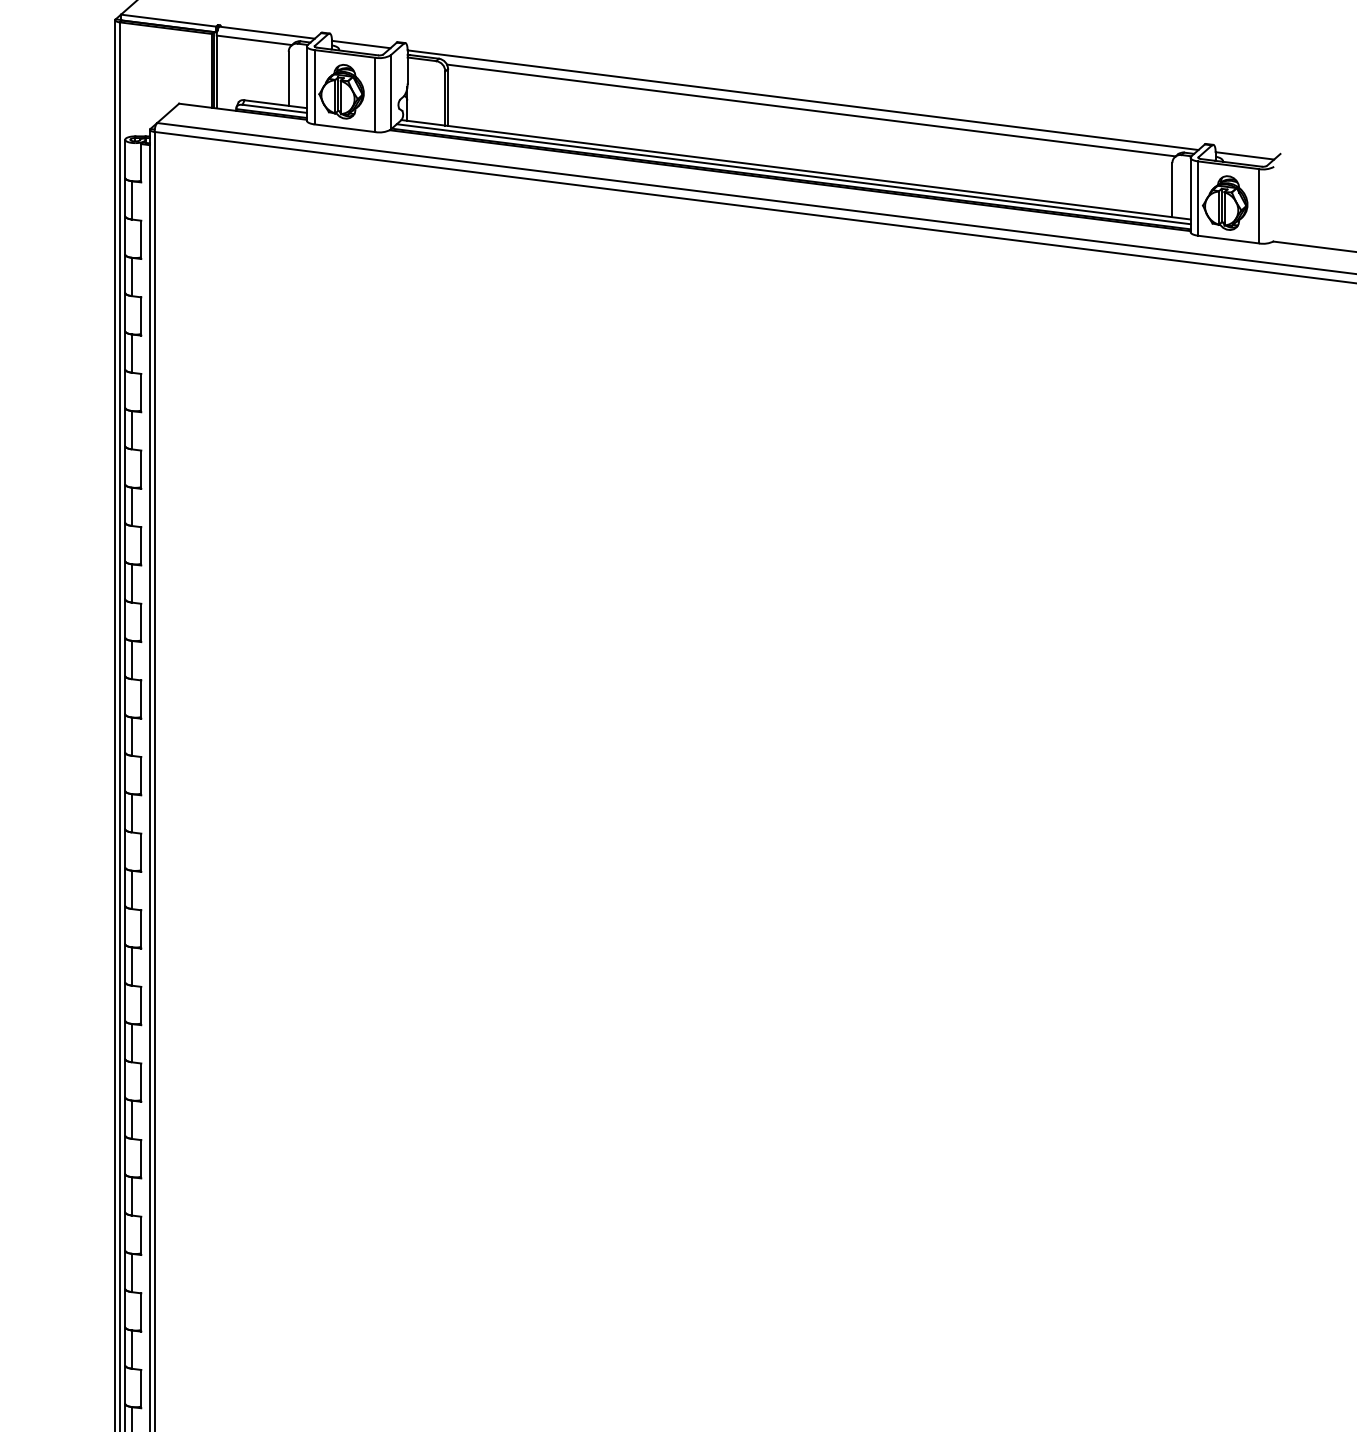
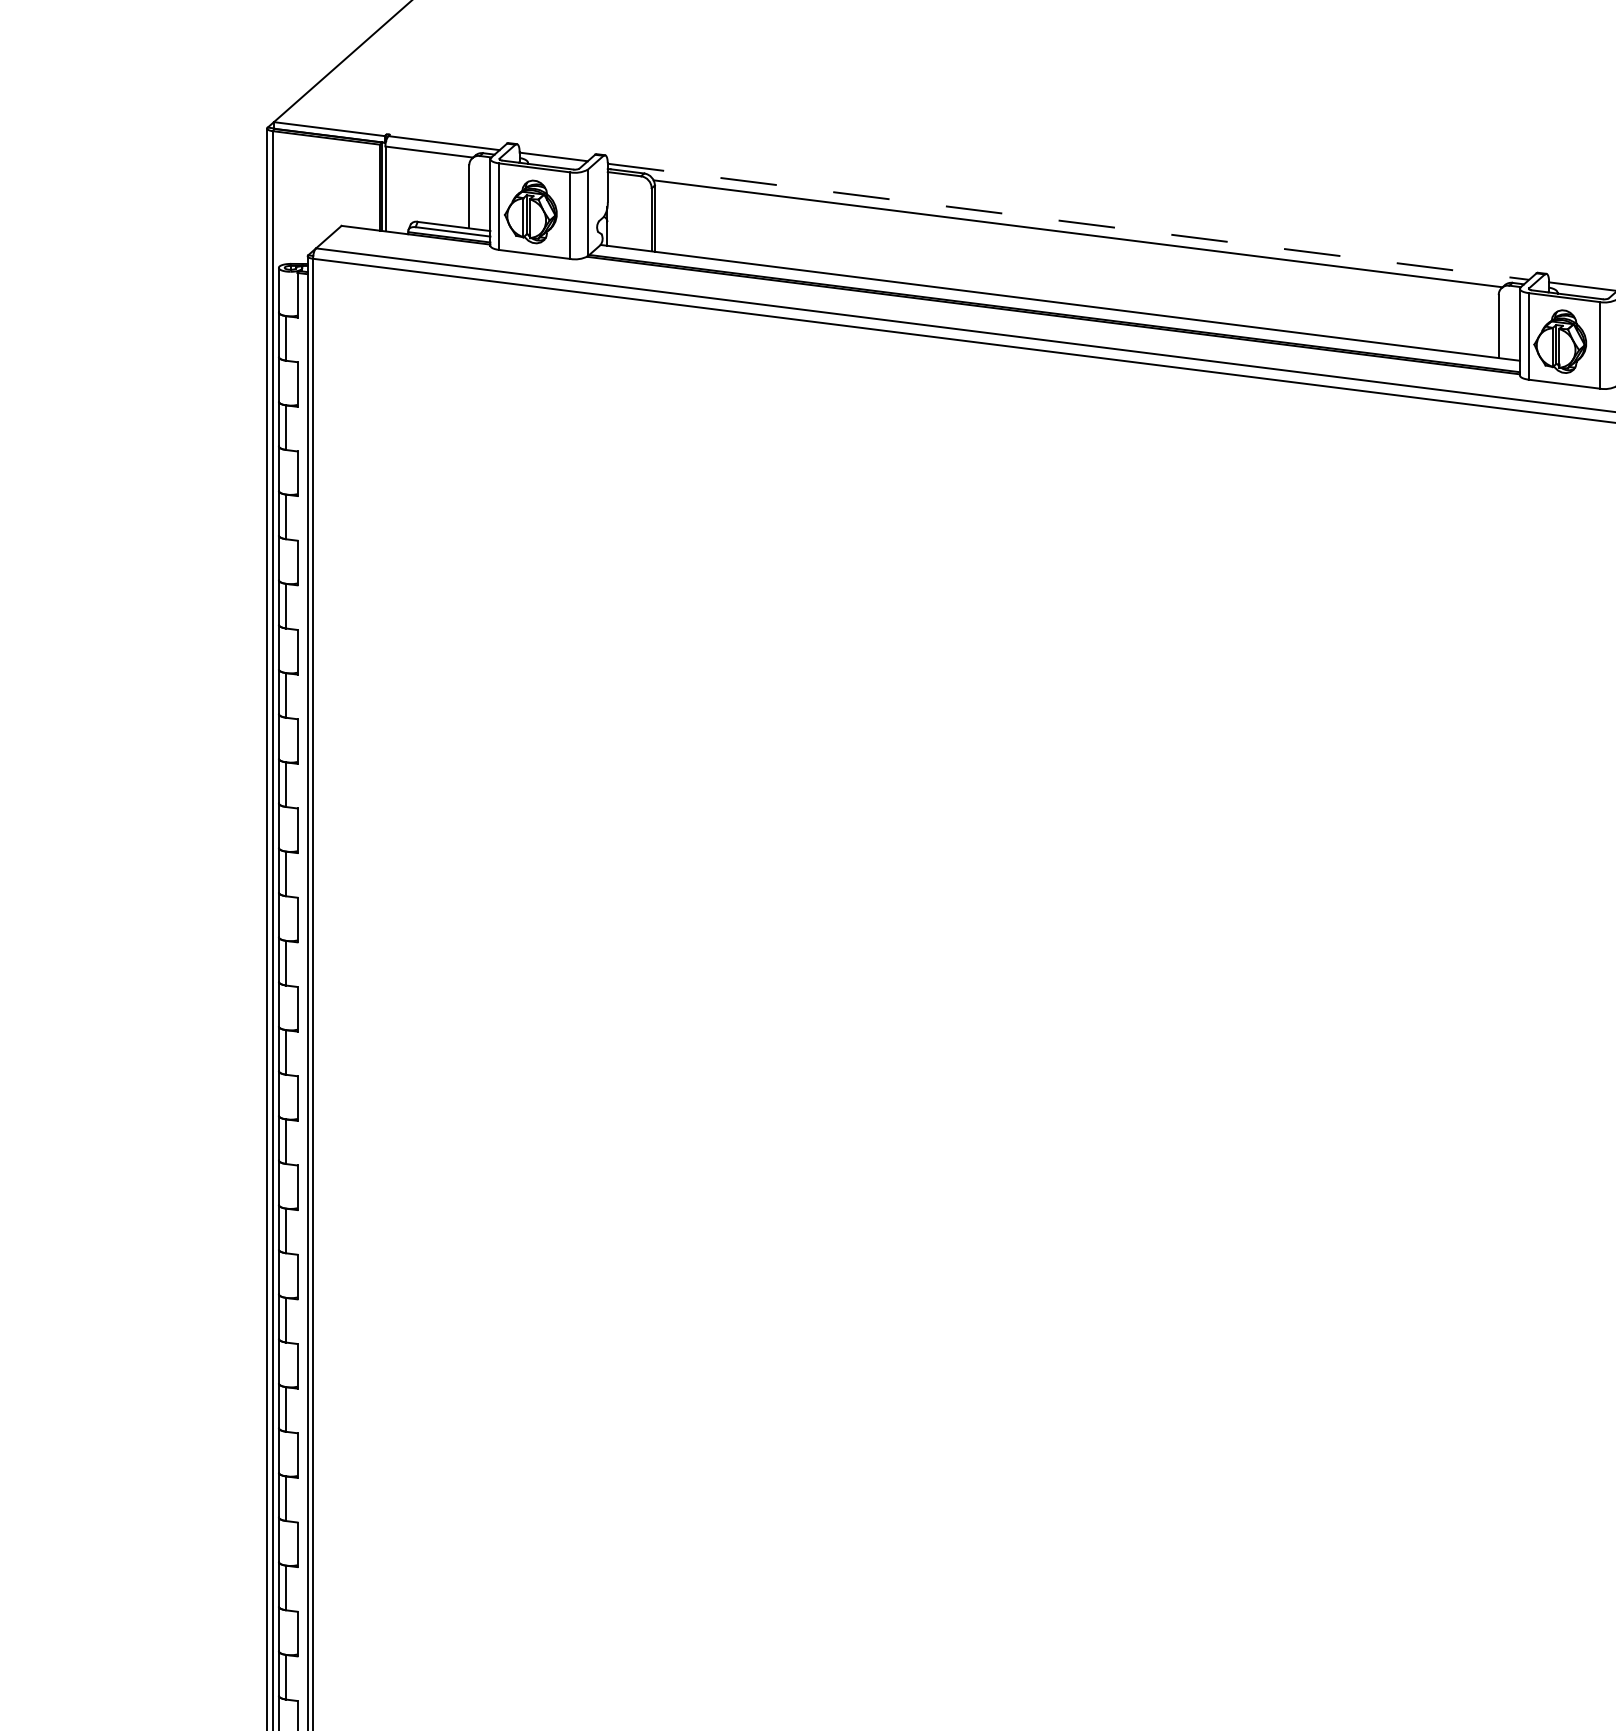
line: (803, 99) -> (1068, 221), solid -> dashed
line: (793, 173) -> (1057, 307), removed

